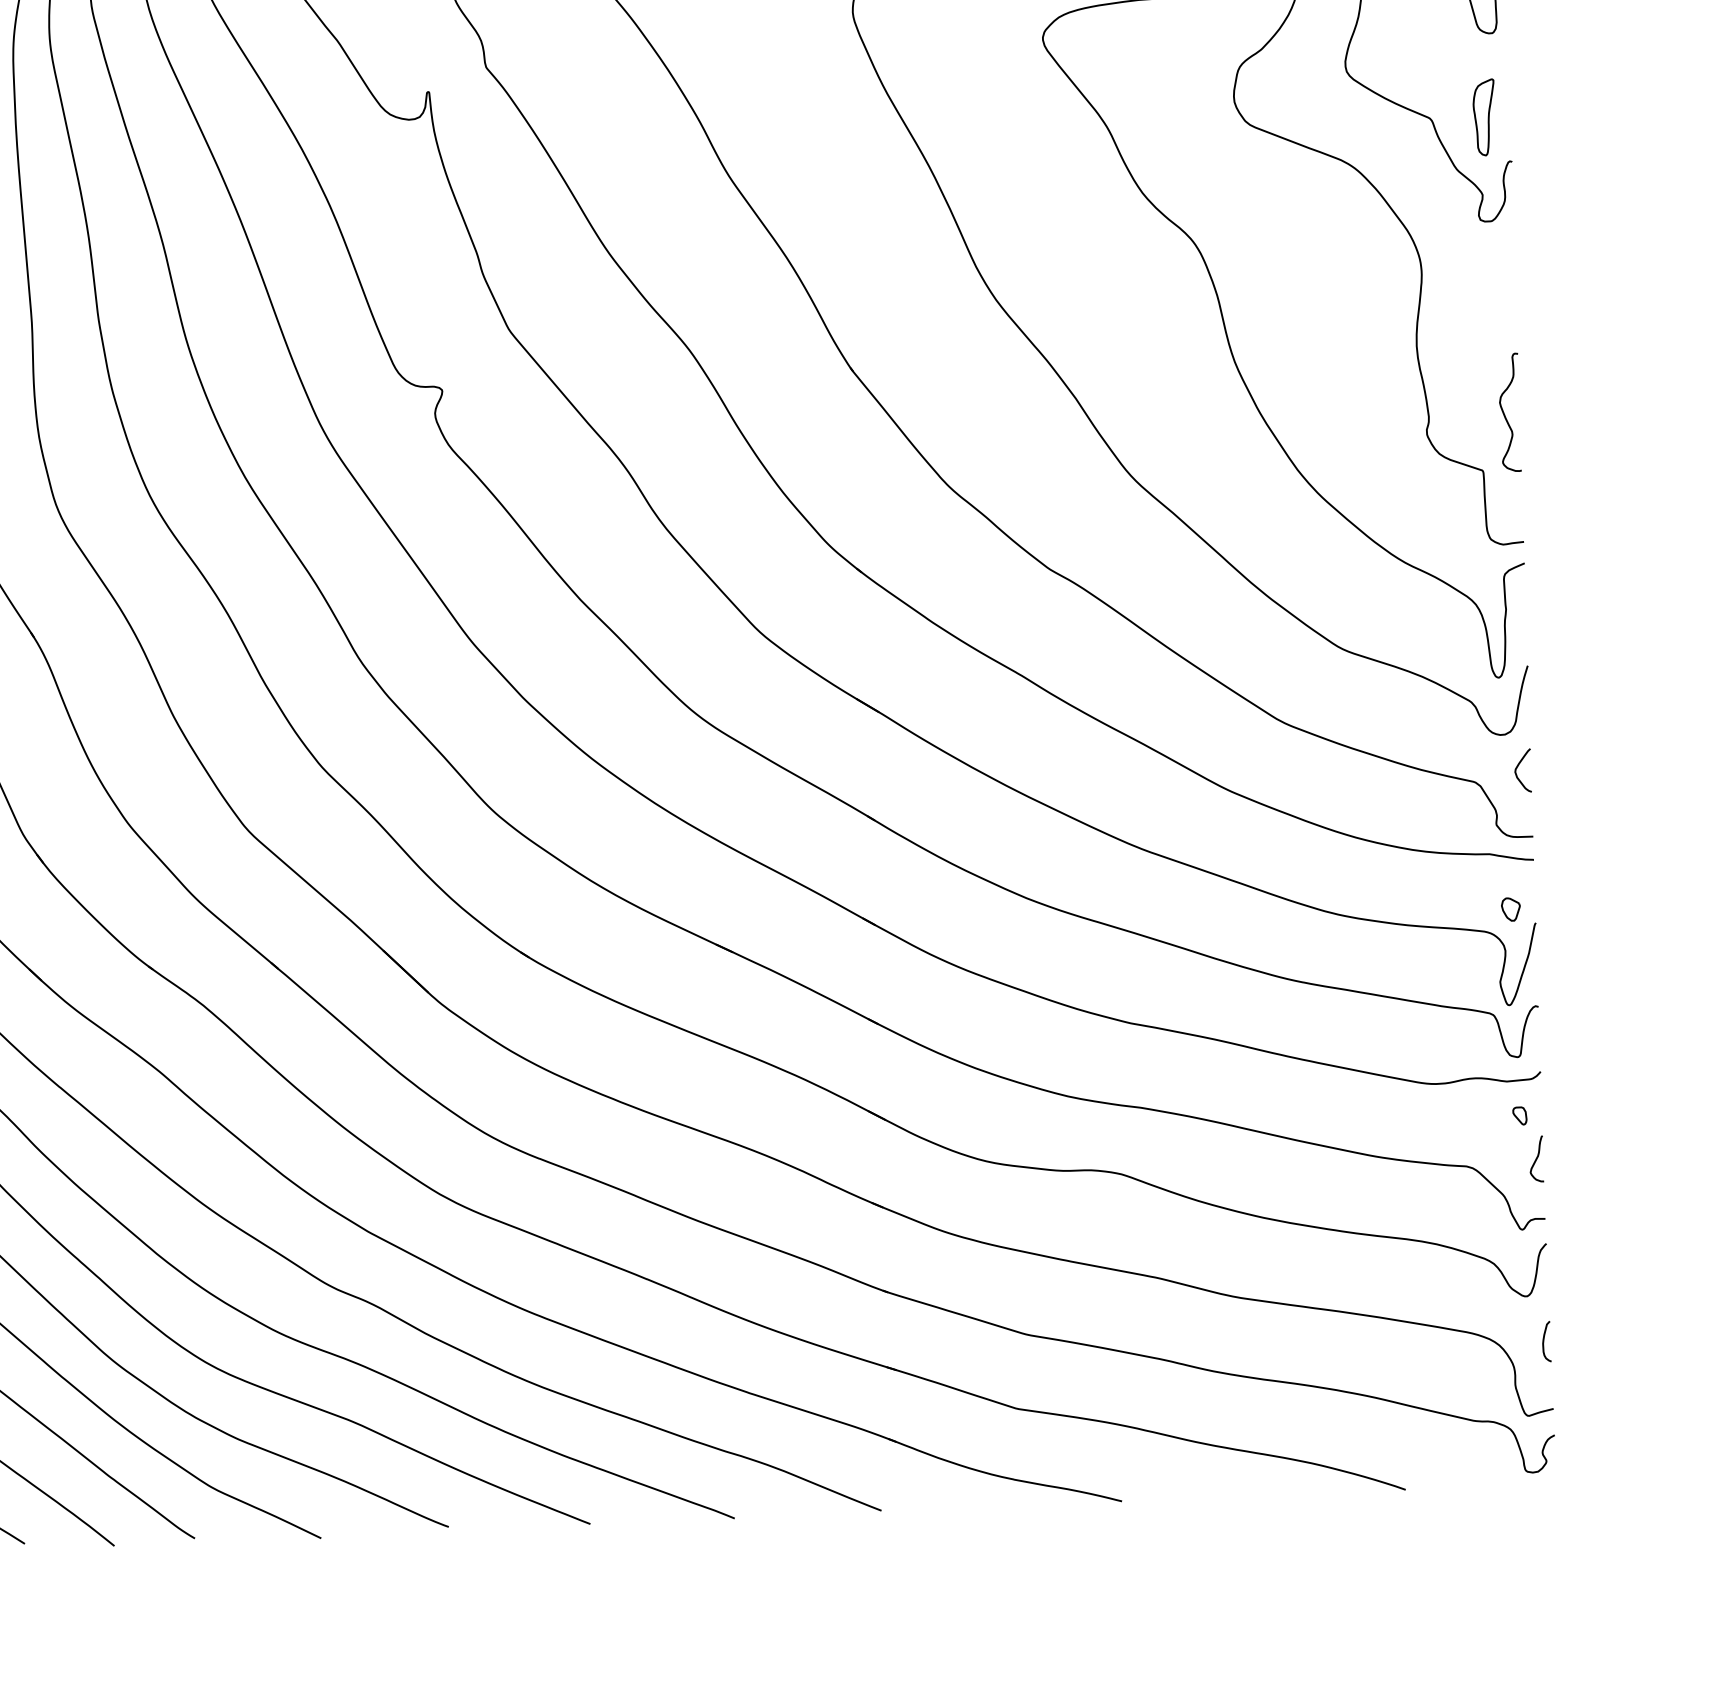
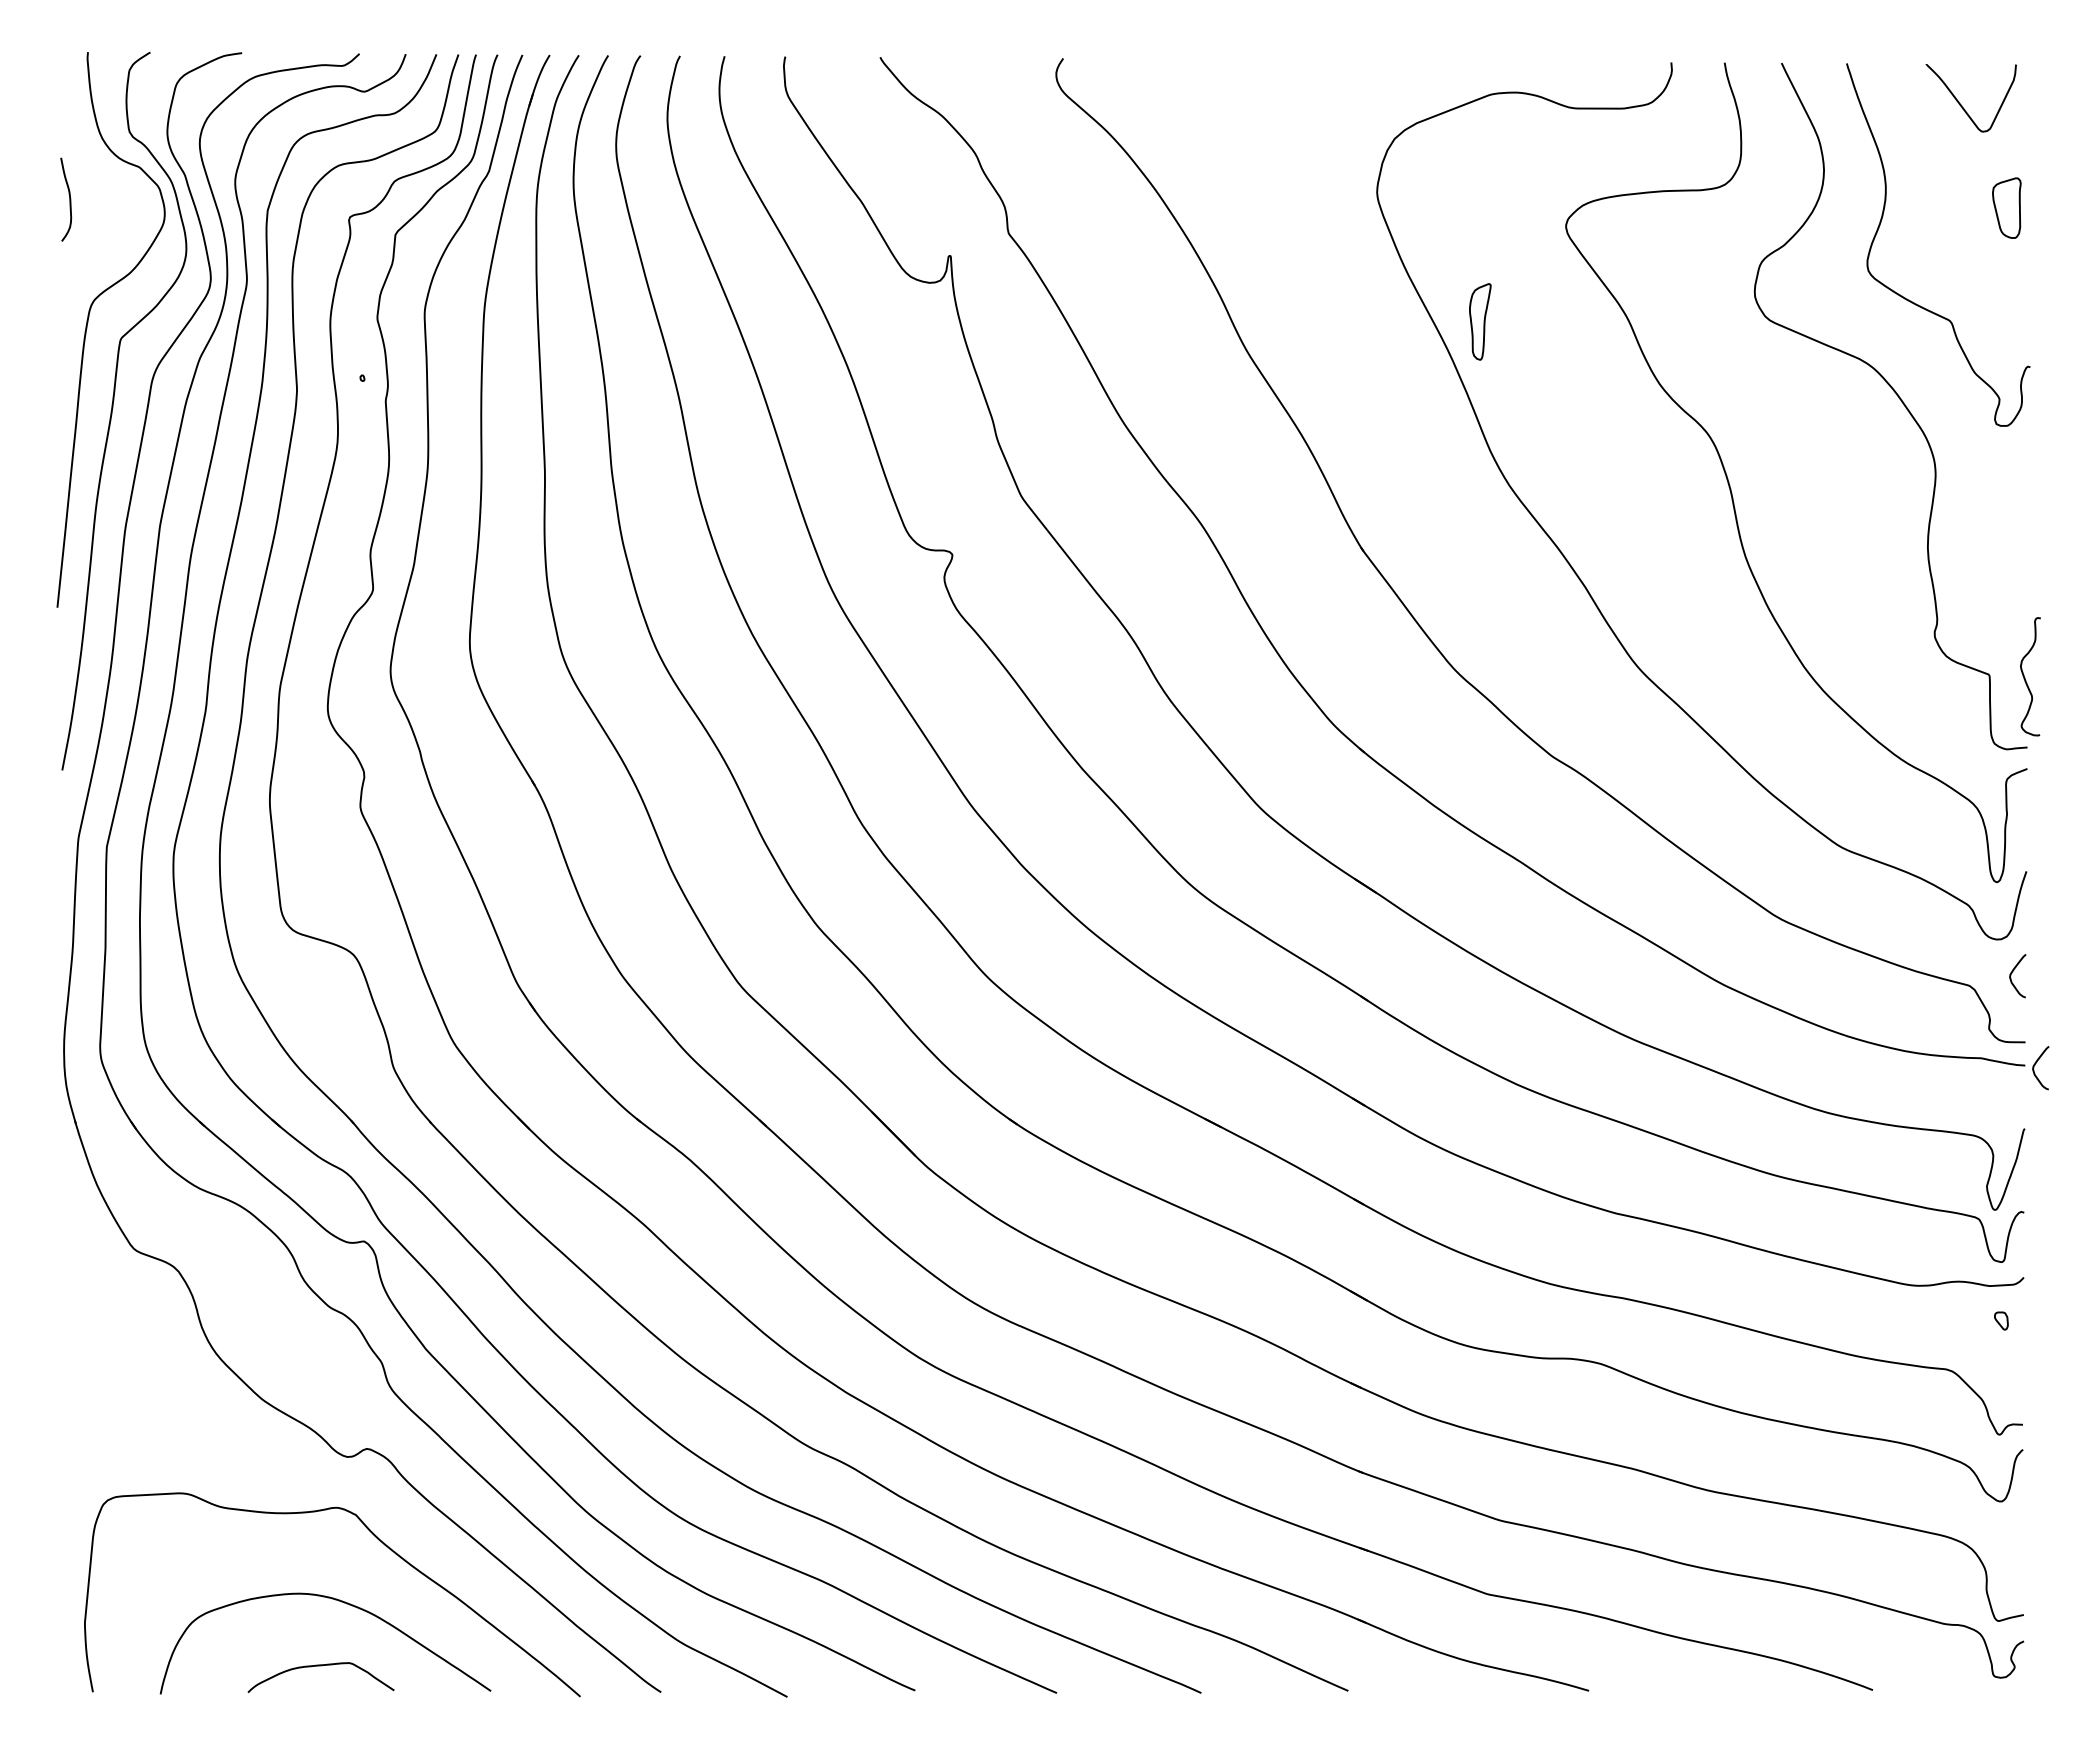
part: (1484, 117) -> (1480, 321), moved
curve: (1505, 413) -> (2025, 677), moved
curve: (1544, 859) -> (2035, 1065), added
part: (1511, 909) -> (2000, 1114), removed
curve: (1536, 1158) -> (2016, 1364), removed
curve: (1544, 1340) -> (2017, 1546), removed

